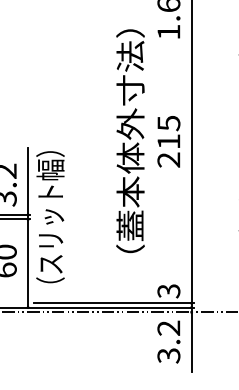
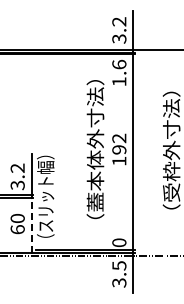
text: (169, 141) -> (119, 149), 215 -> 192
line: (27, 263) -> (31, 225), solid -> dashed
text: (169, 290) -> (119, 242), 3 -> 0
text: (169, 327) -> (119, 265), 3.2 -> 3.5

